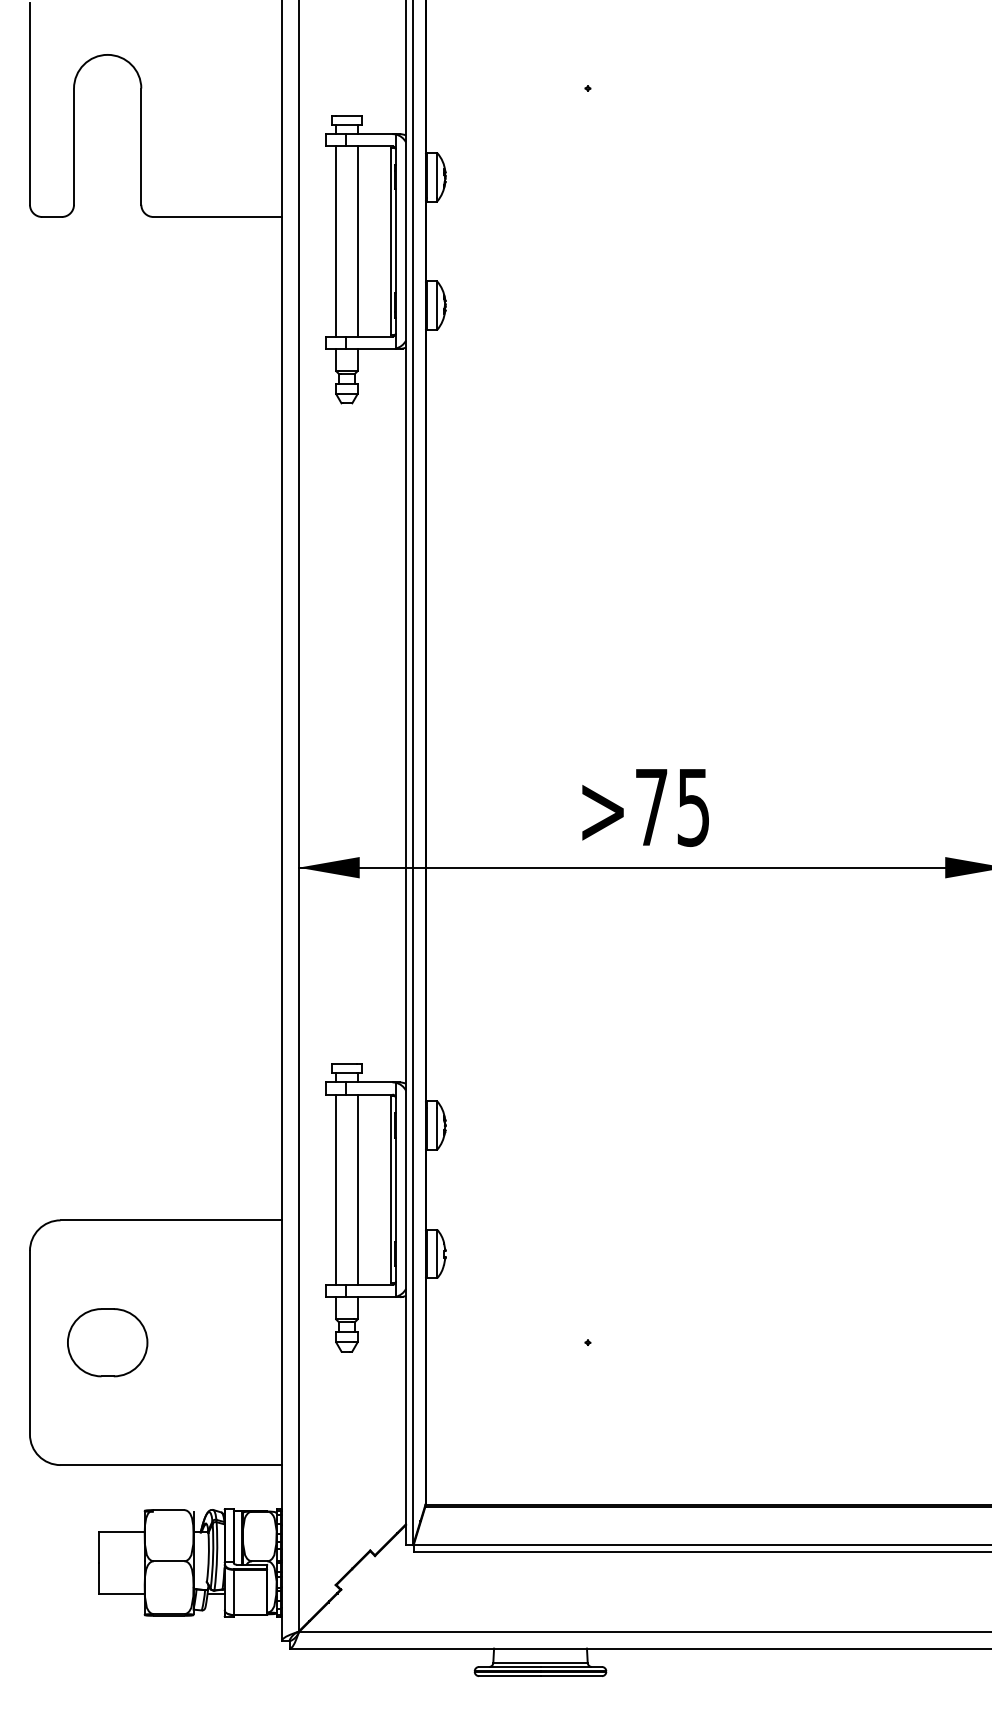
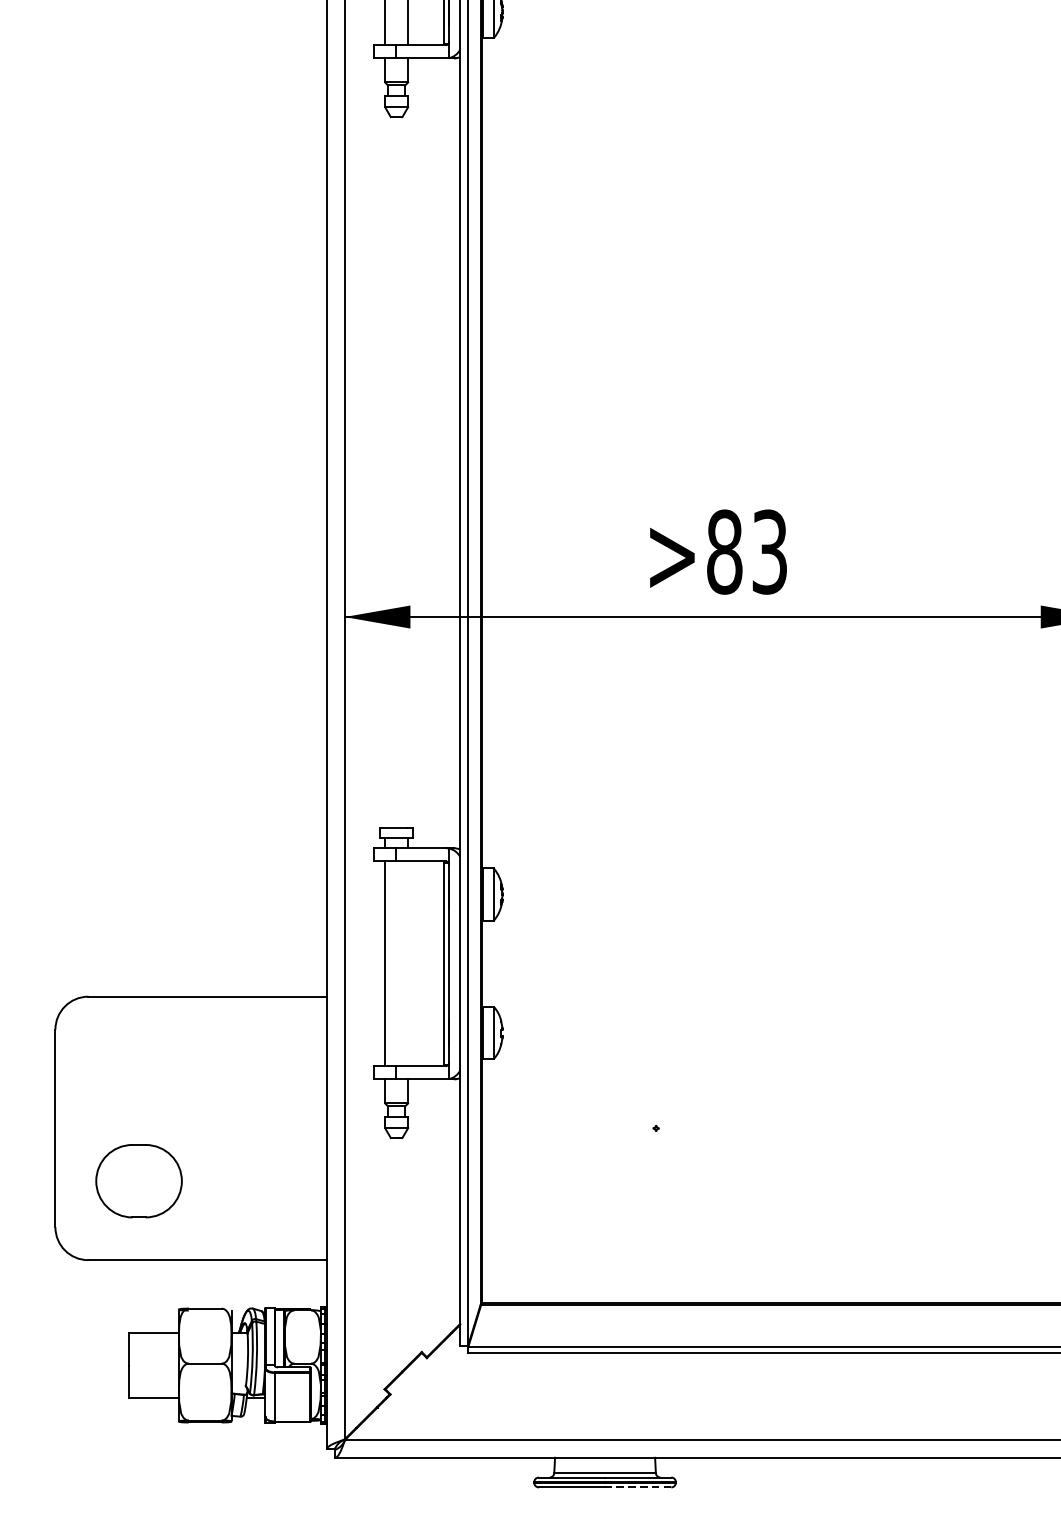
text: (672, 807) -> (747, 552), >75 -> >83
line: (357, 1189) -> (408, 963), removed
part: (107, 1342) -> (138, 1180), moved
line: (571, 1676) -> (638, 1487), solid -> dashed

